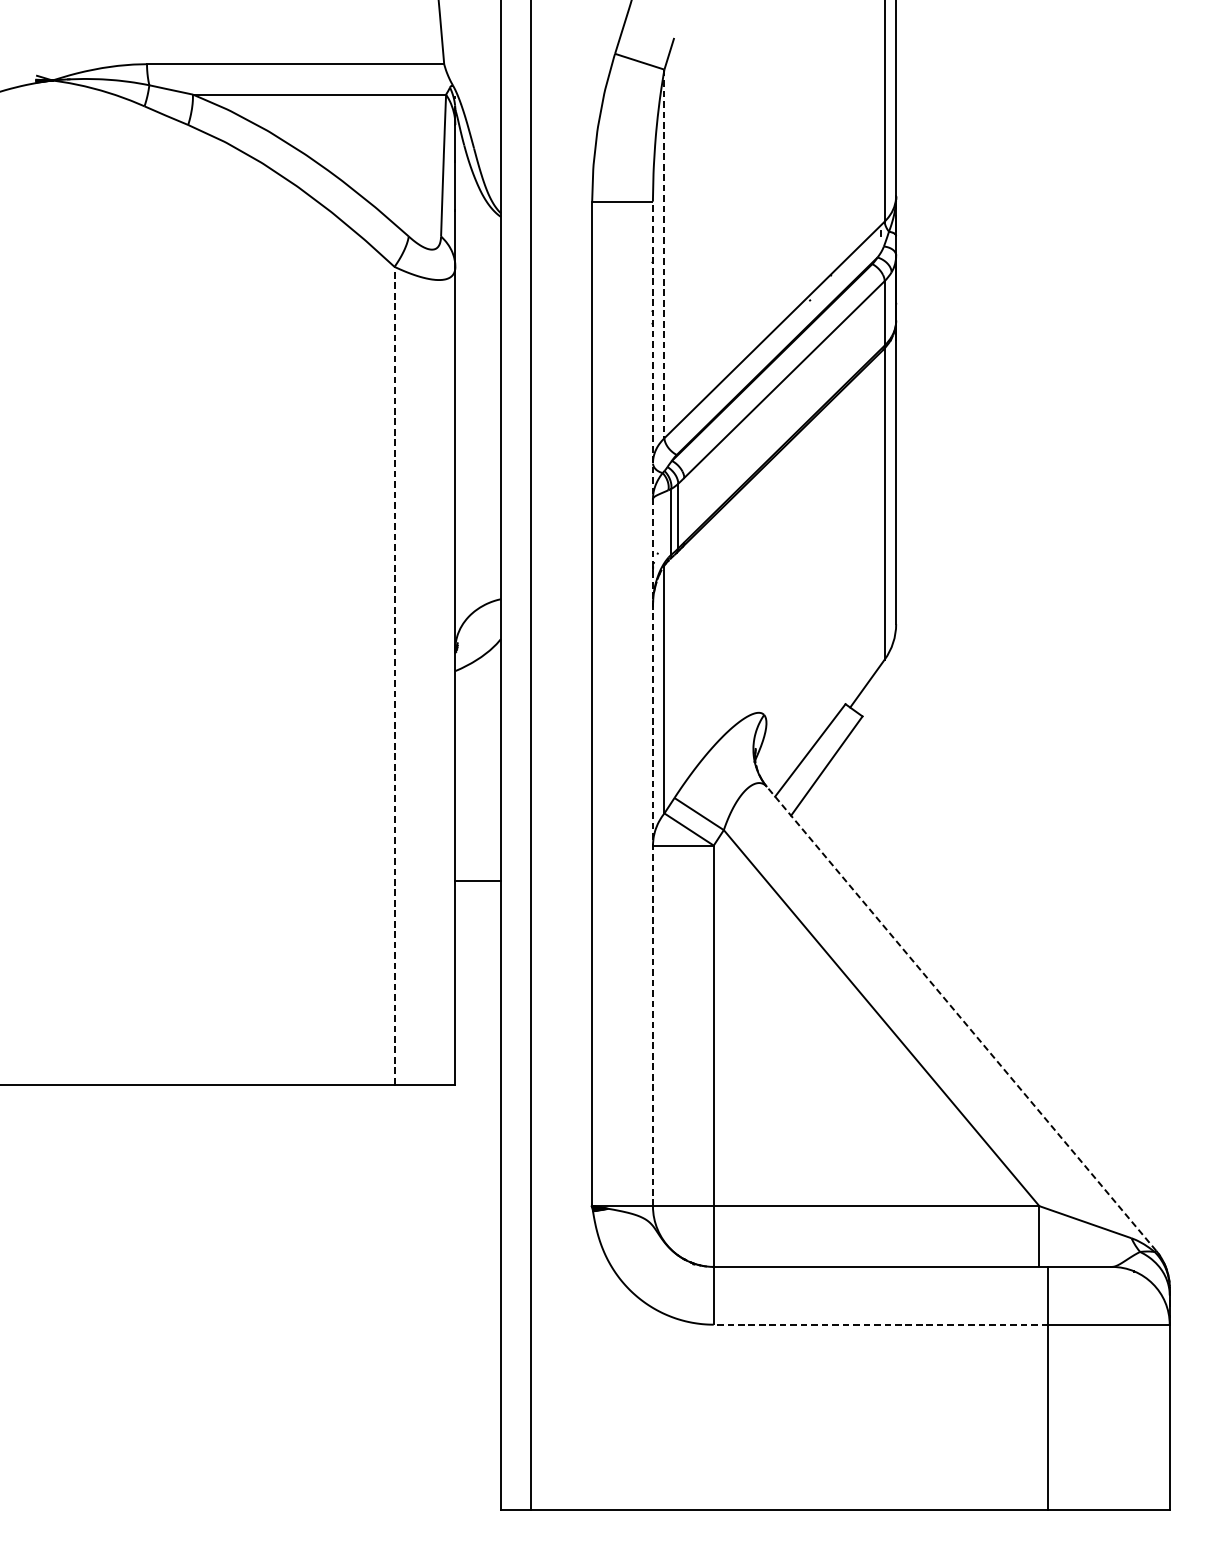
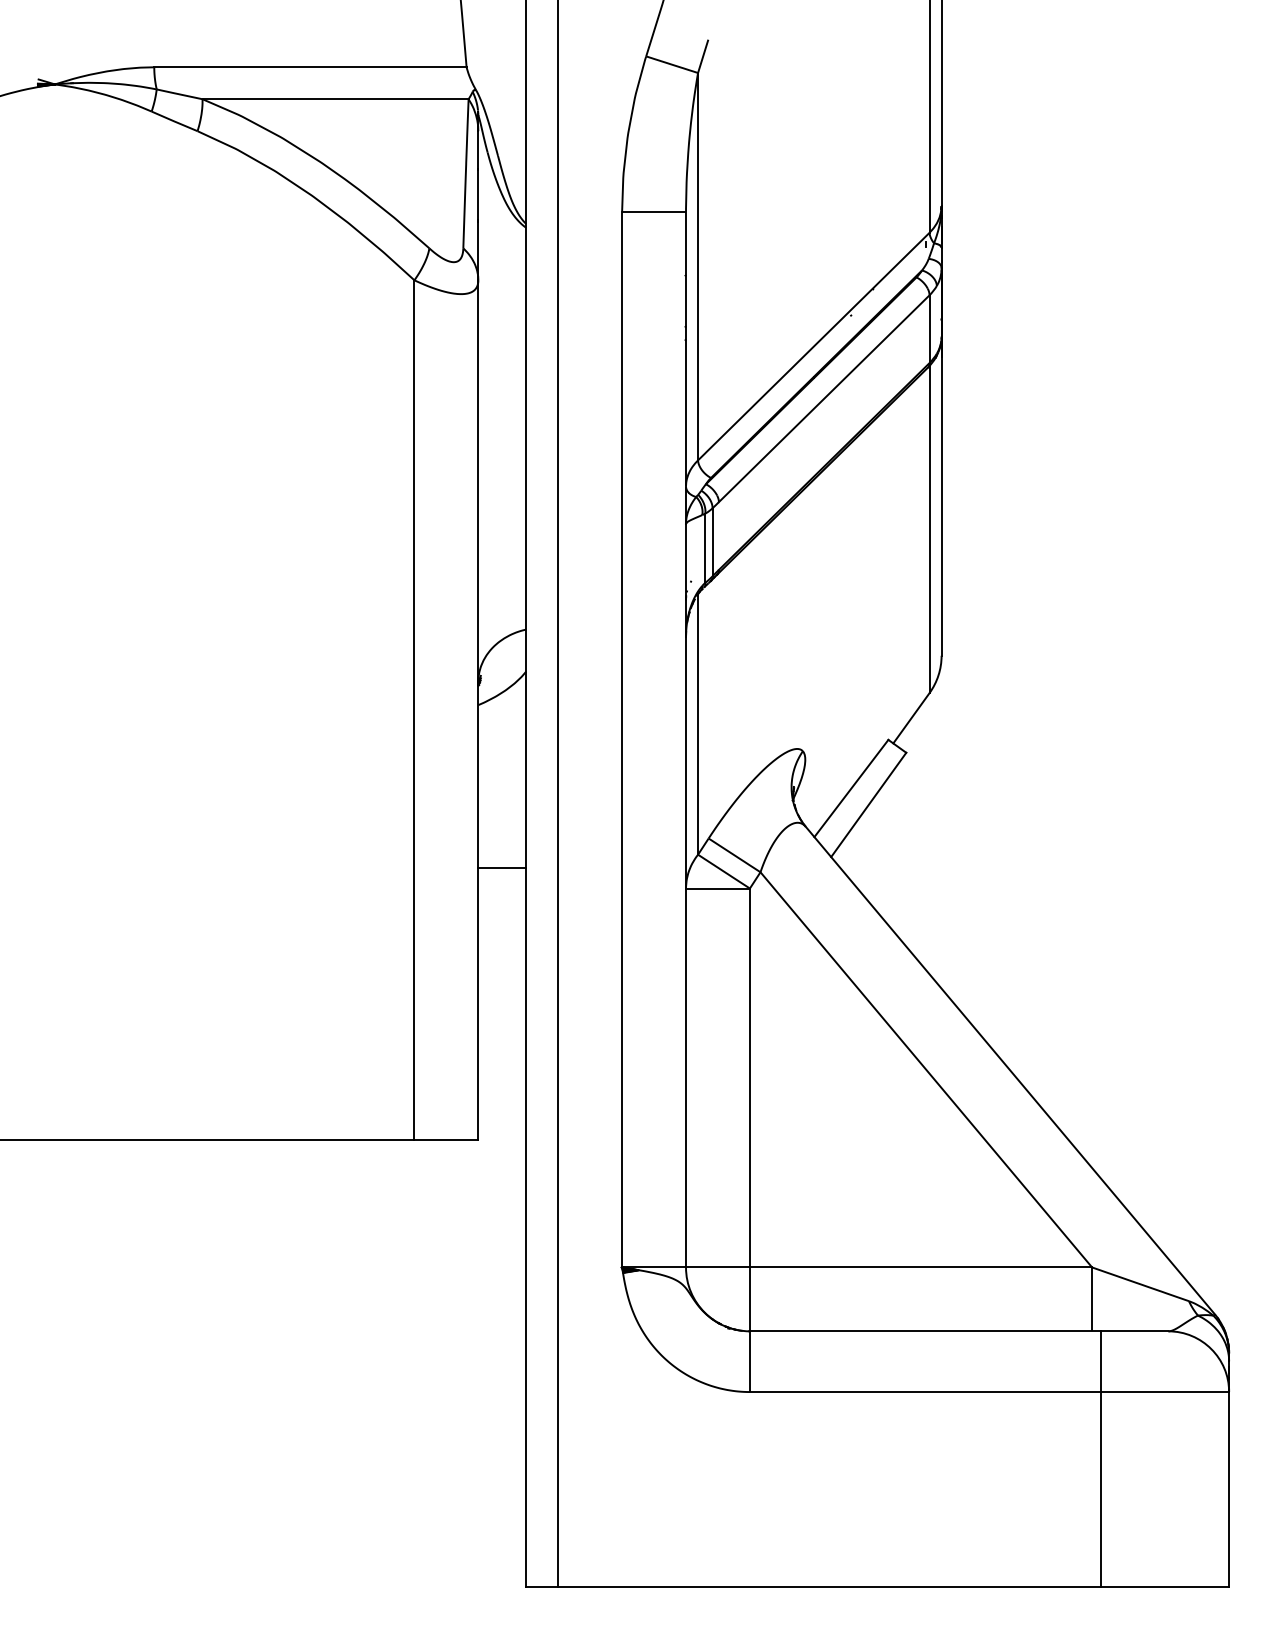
line: (664, 253) -> (698, 266), dashed -> solid
line: (394, 675) -> (414, 709), dashed -> solid
line: (653, 703) -> (686, 739), dashed -> solid
line: (478, 881) -> (502, 868), moved
line: (961, 1018) -> (1010, 1070), dashed -> solid
line: (880, 1325) -> (925, 1392), dashed -> solid

